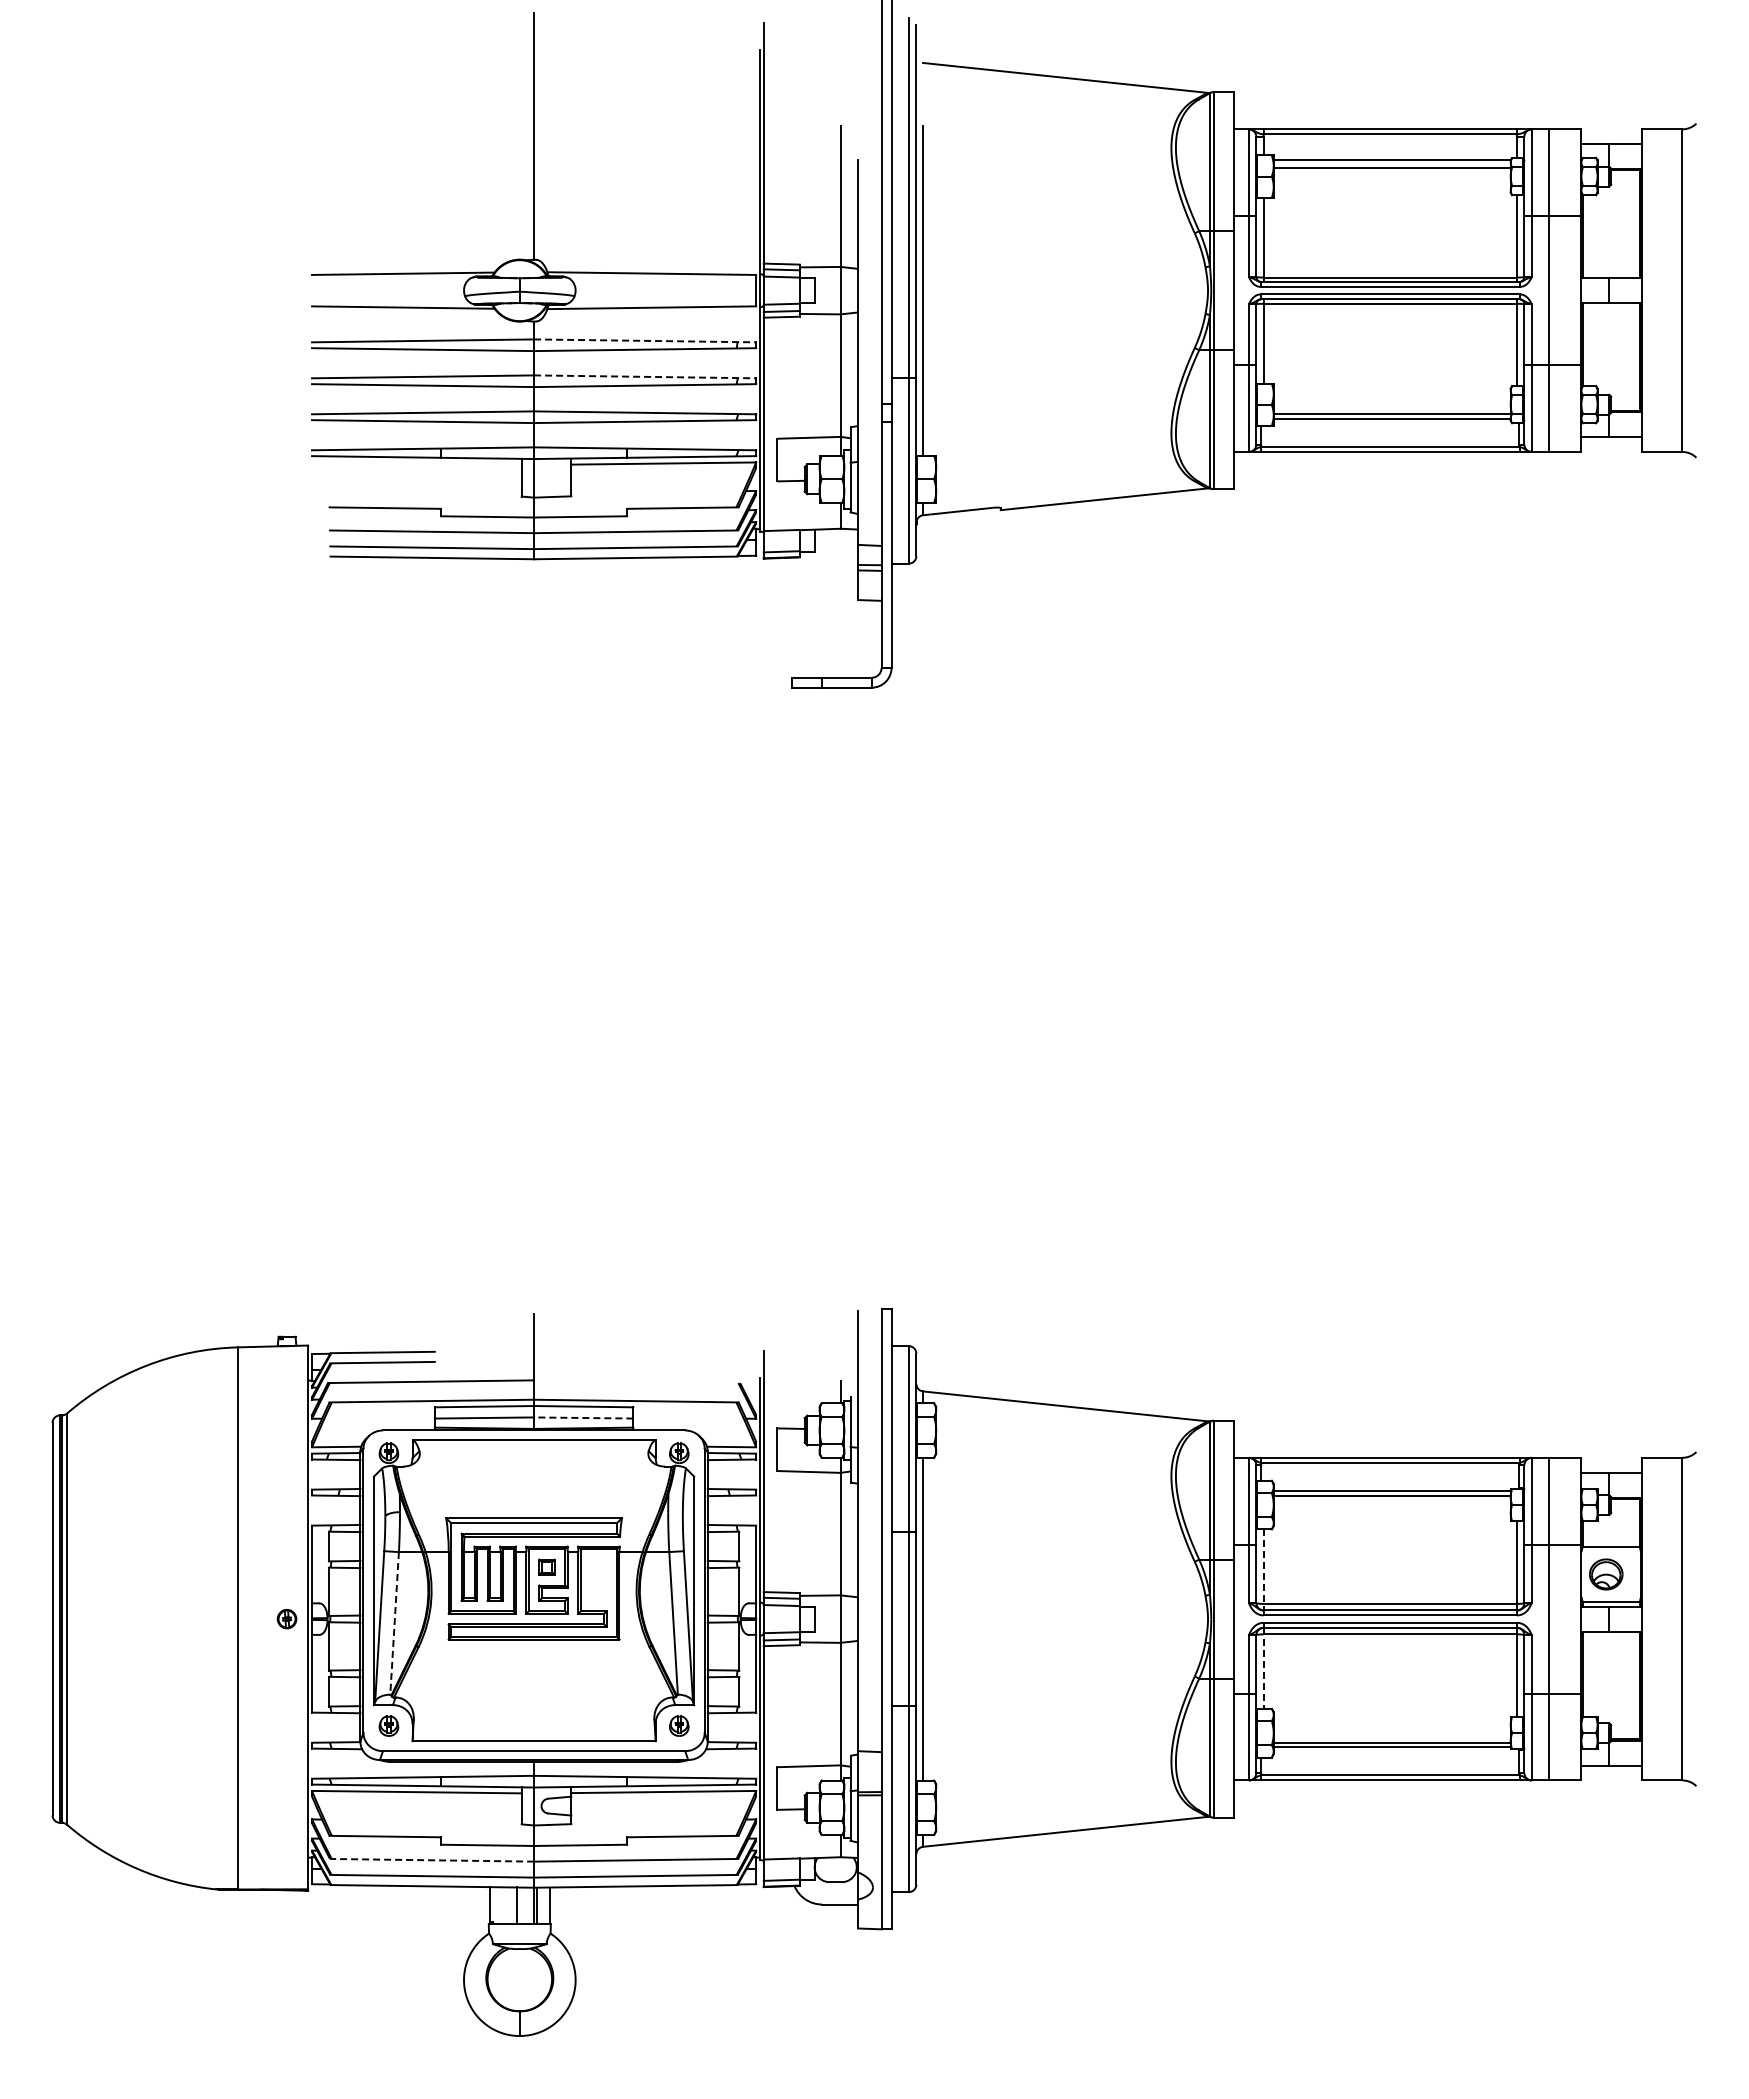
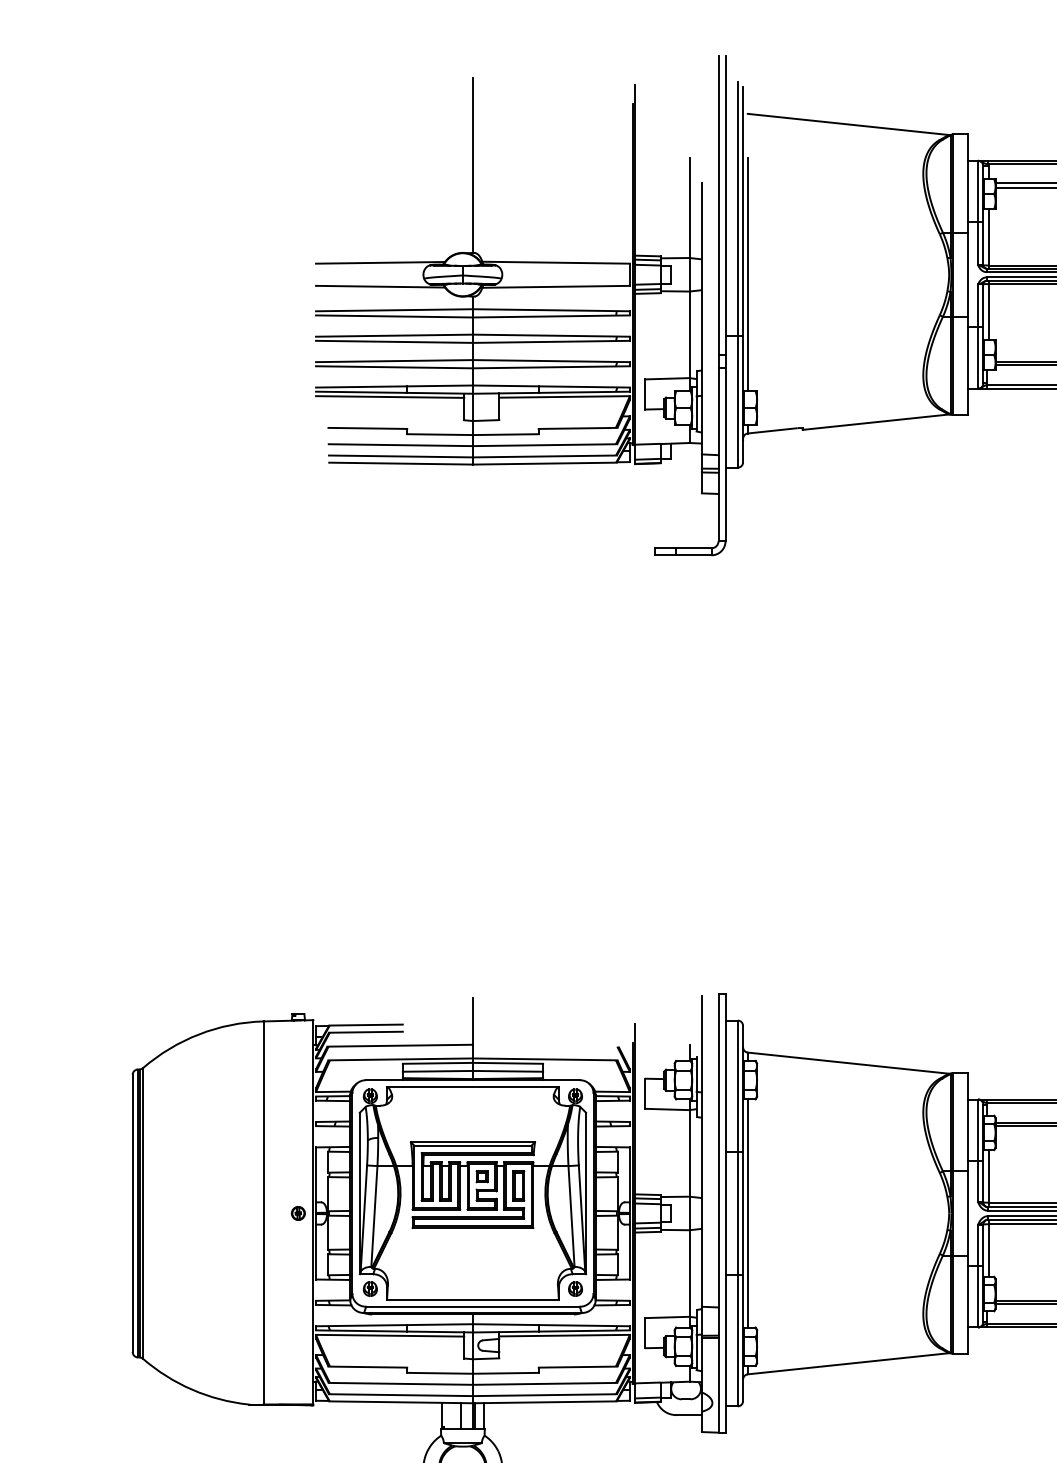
line: (645, 340) -> (551, 309), dashed -> solid
line: (645, 376) -> (551, 335), dashed -> solid
line: (416, 463) -> (389, 396), added
line: (583, 1417) -> (507, 1071), dashed -> solid
line: (1263, 1569) -> (988, 1178), dashed -> solid
part: (598, 1579) -> (518, 1185), added
line: (394, 1623) -> (374, 1216), dashed -> solid
line: (1263, 1668) -> (988, 1248), dashed -> solid
line: (431, 1860) -> (400, 1384), dashed -> solid

